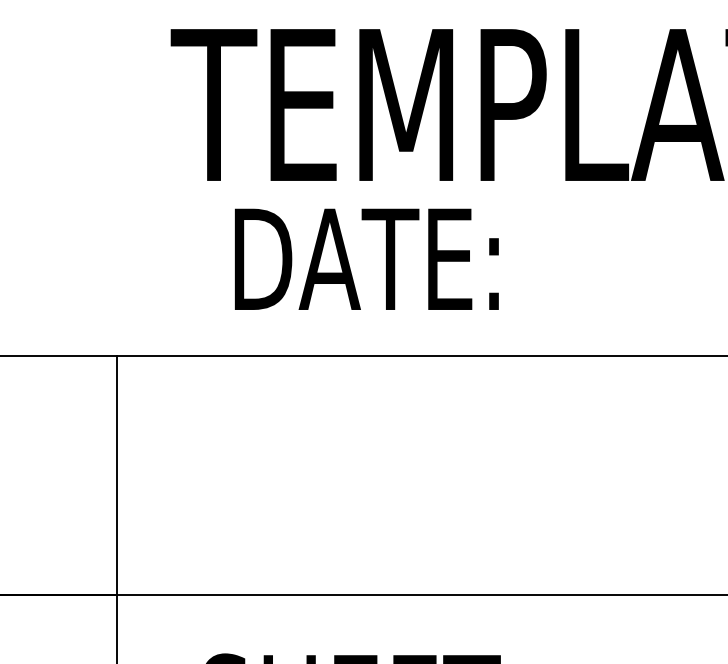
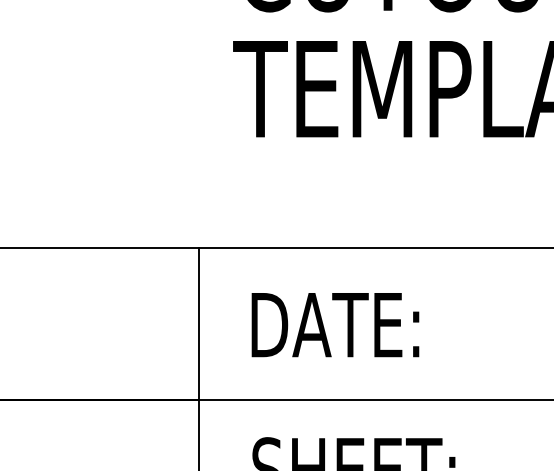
text: (366, 260) -> (335, 325), moved

